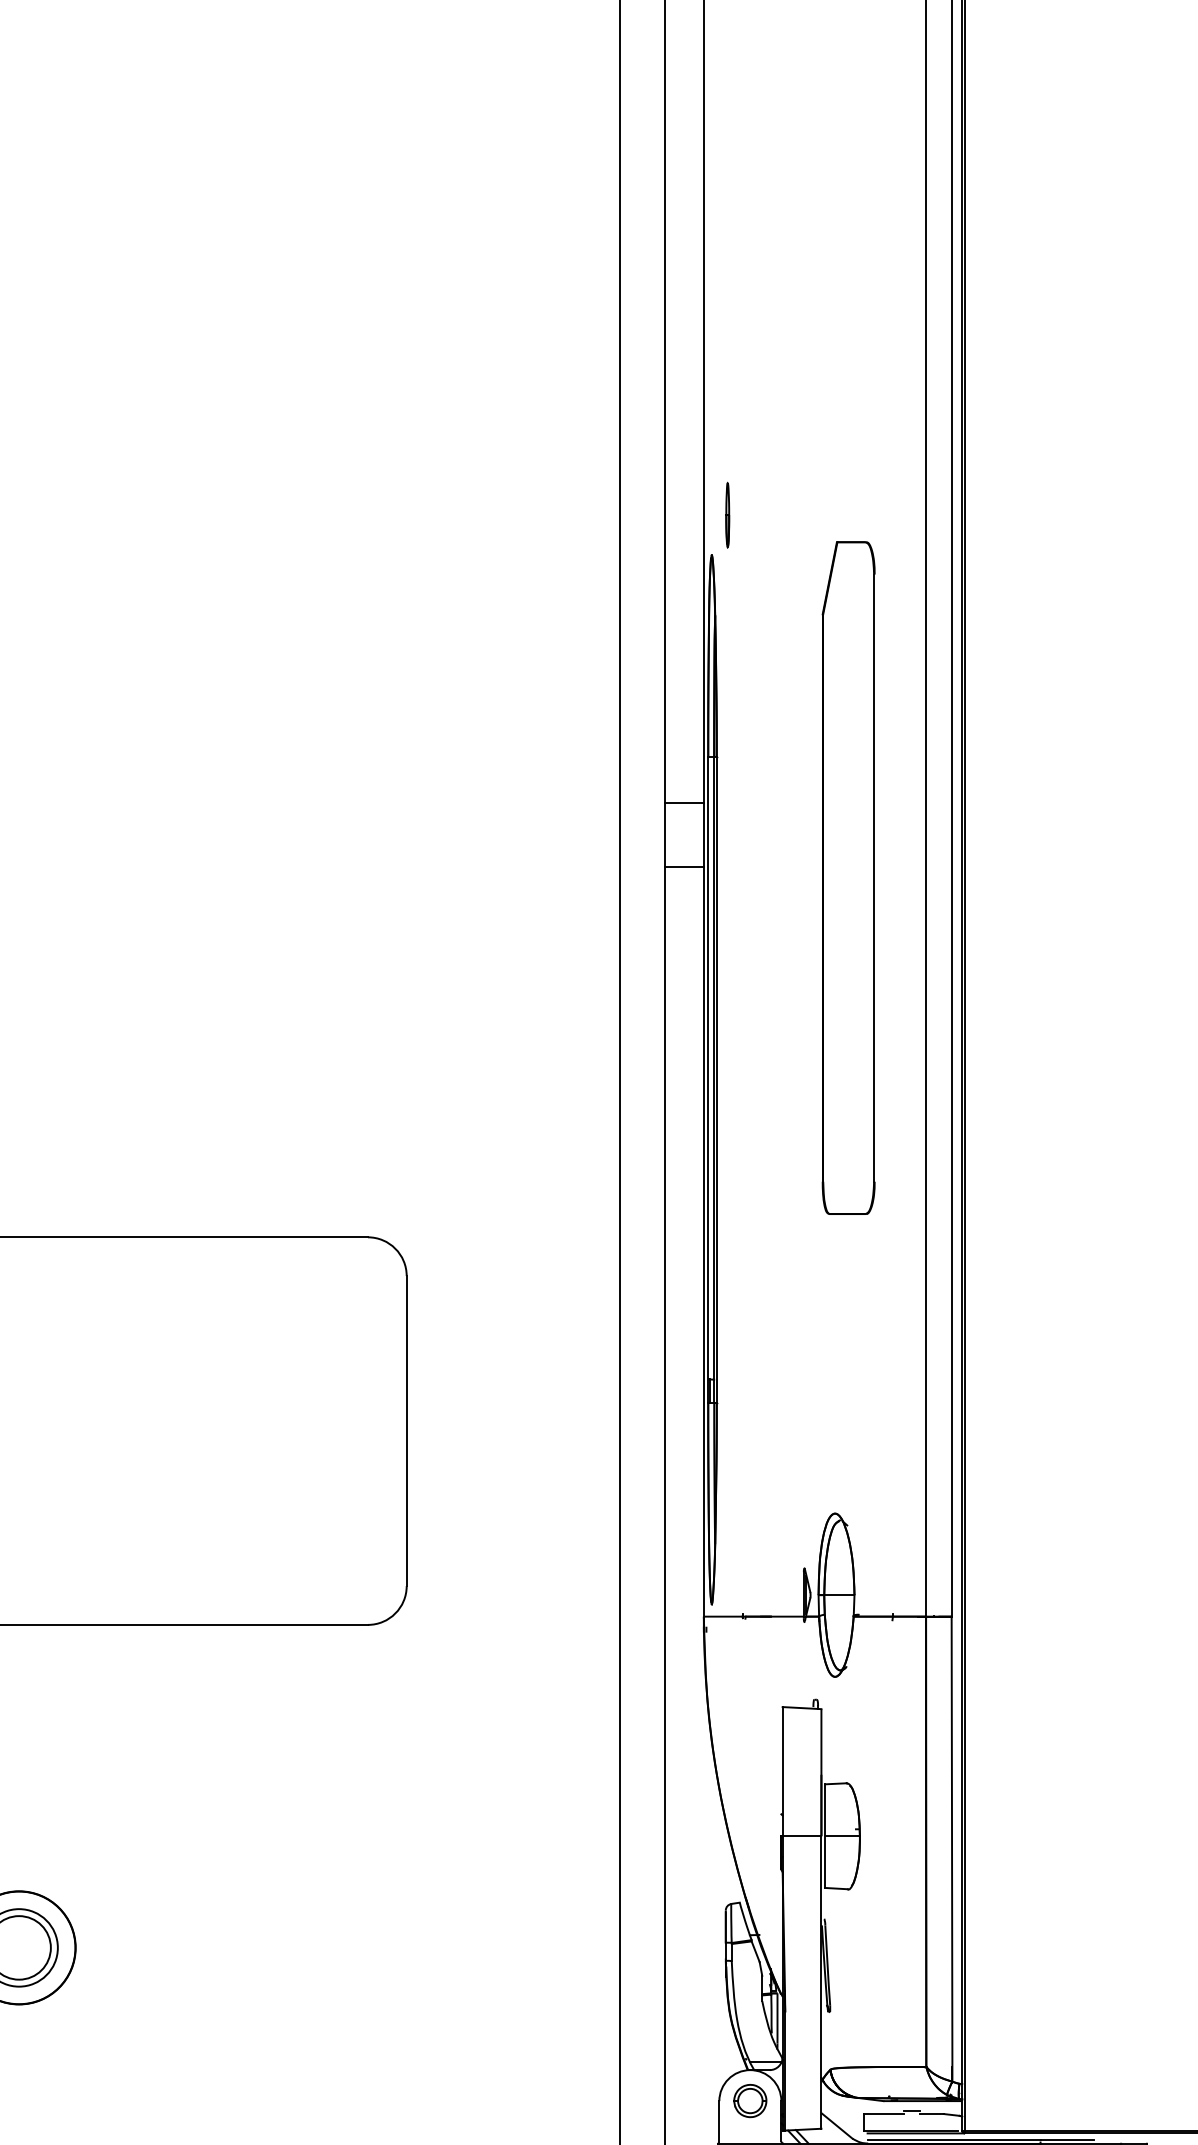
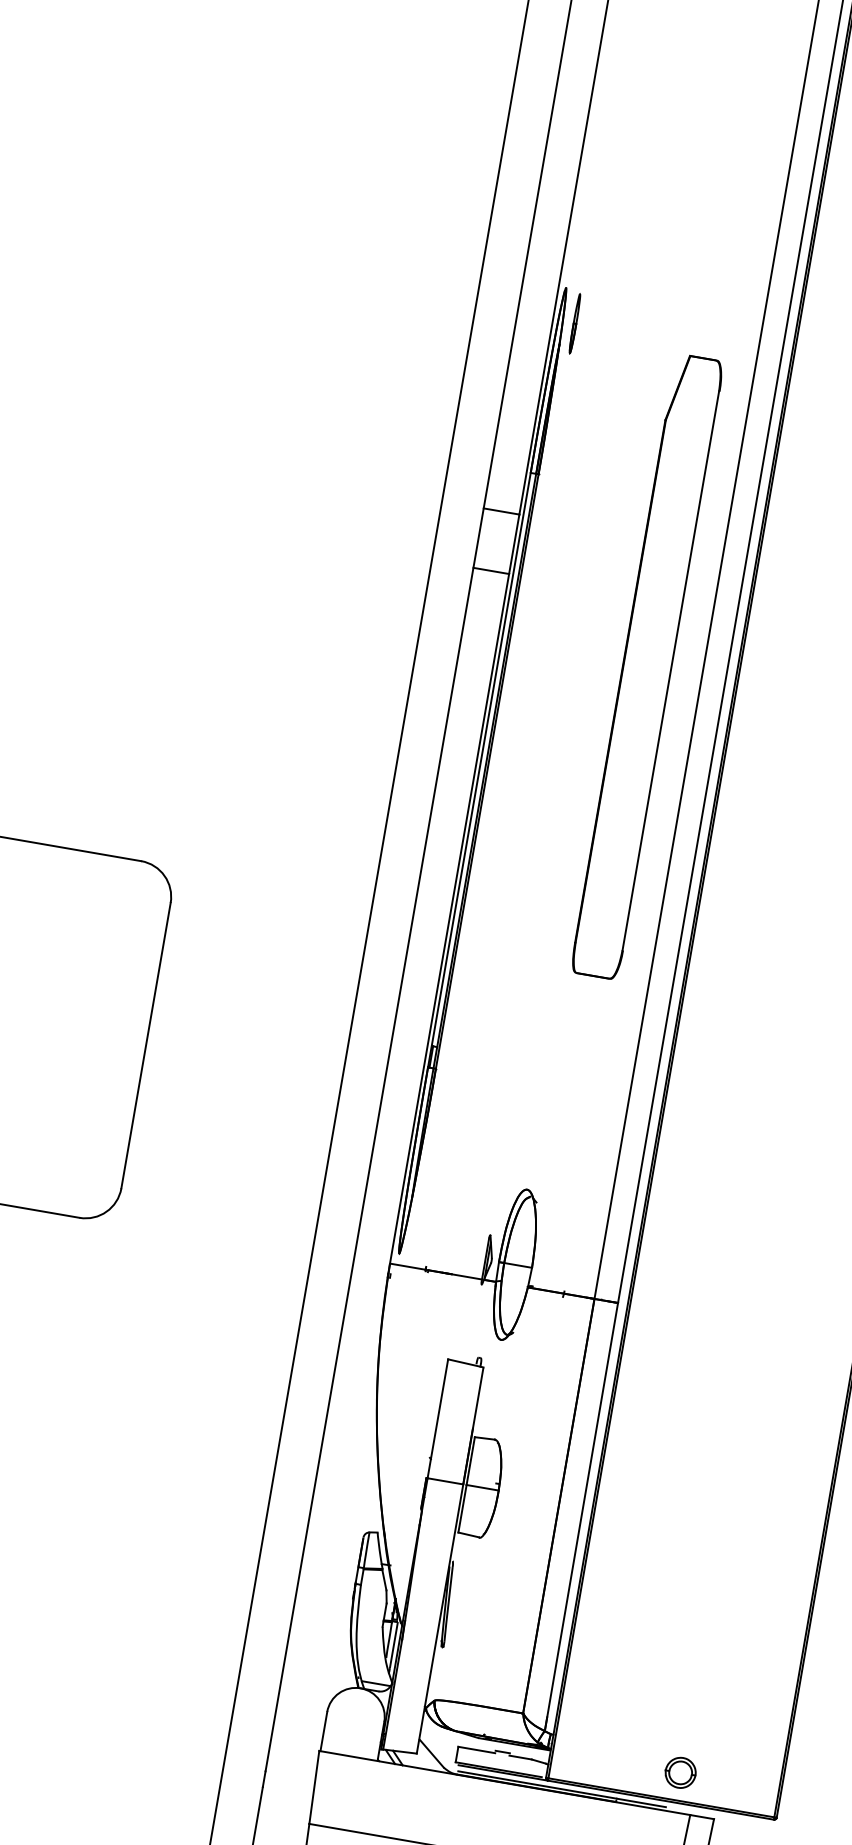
part: (727, 514) -> (574, 323), moved
part: (848, 877) -> (647, 666), moved
part: (750, 2101) -> (680, 1773), moved

